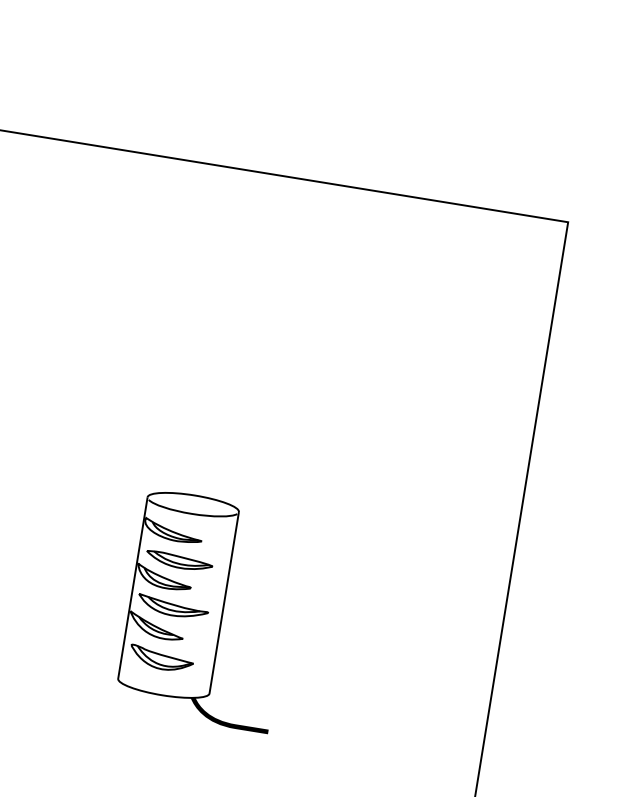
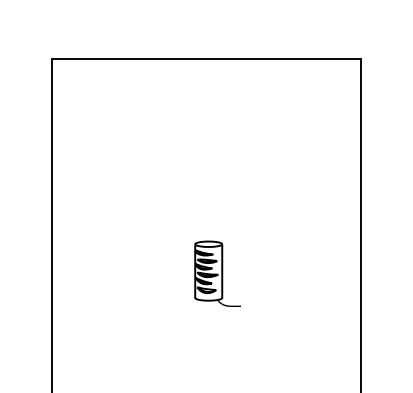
part: (207, 609) -> (217, 273), size x0.6

